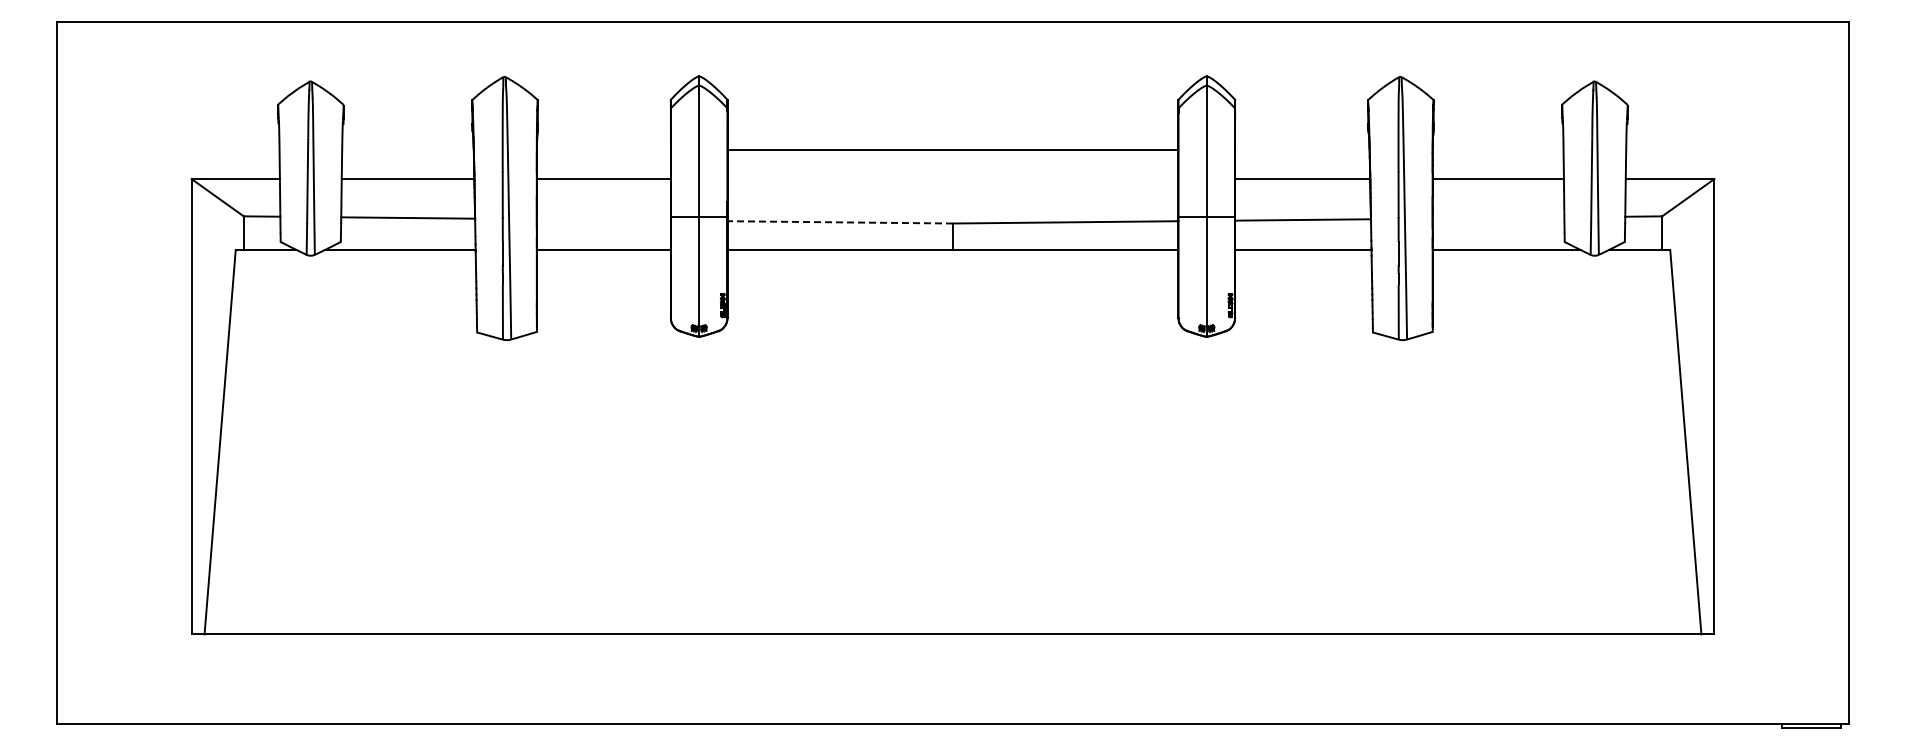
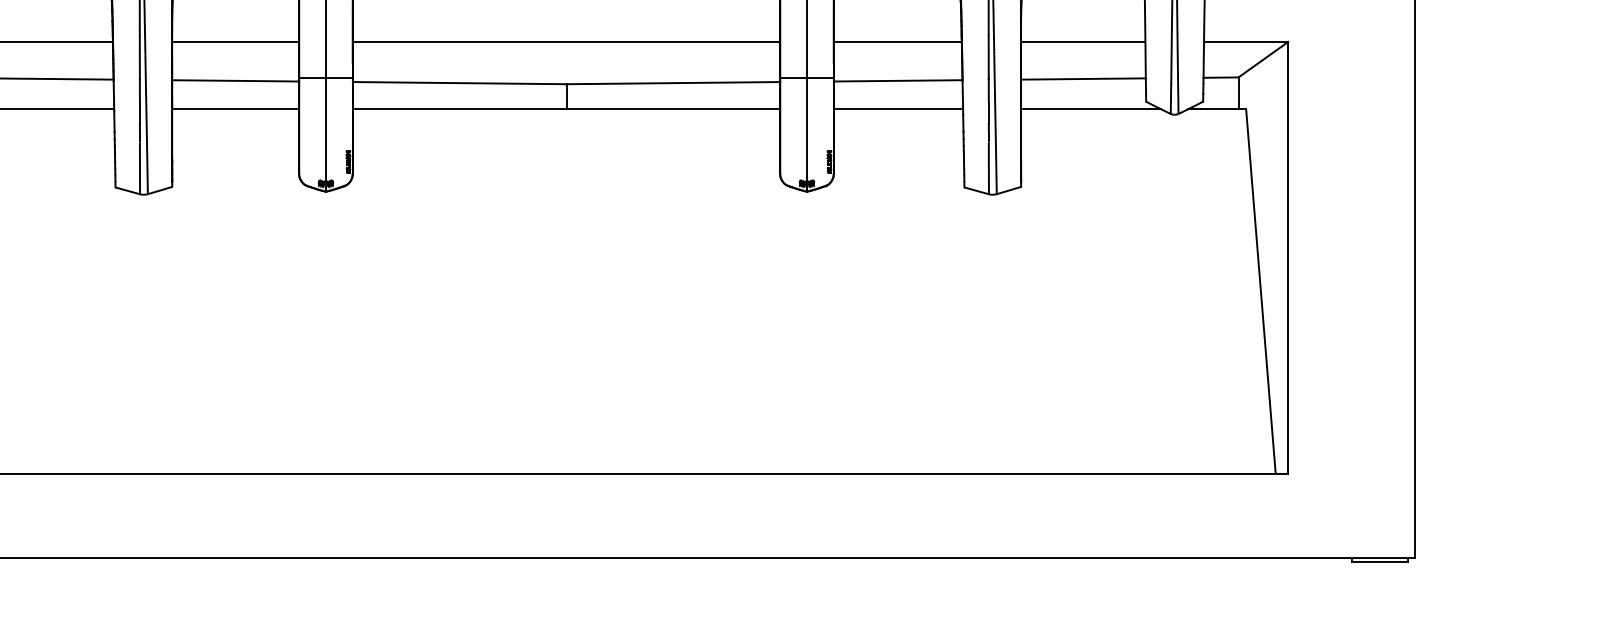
line: (952, 150) -> (566, 42), moved
line: (1498, 217) -> (1083, 78), added
line: (603, 219) -> (235, 80), added
line: (840, 222) -> (459, 83), dashed -> solid

